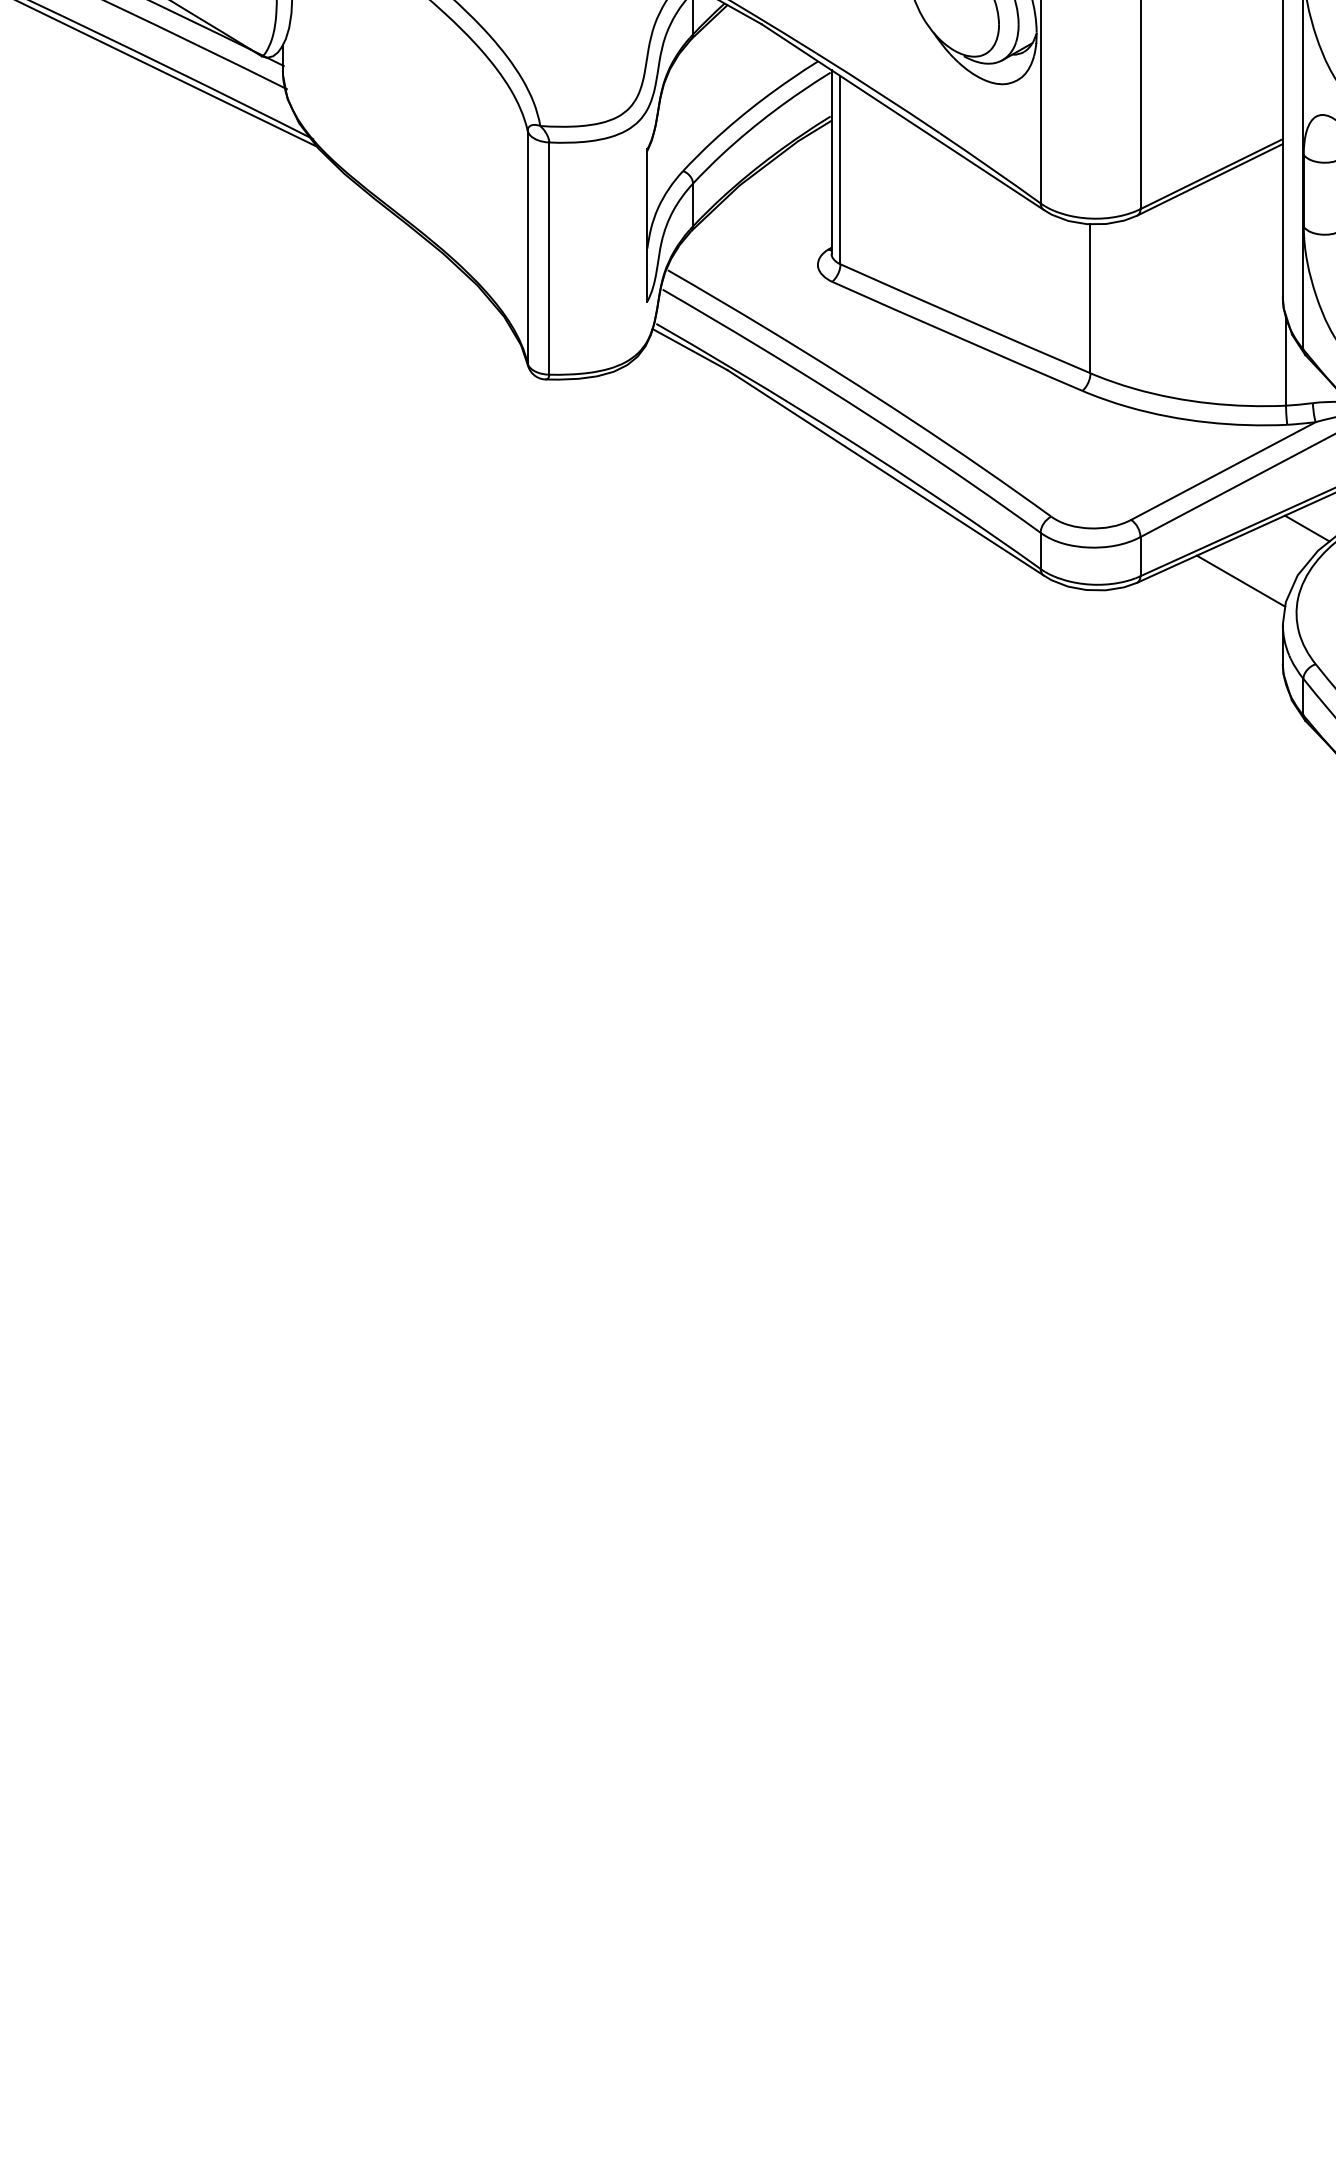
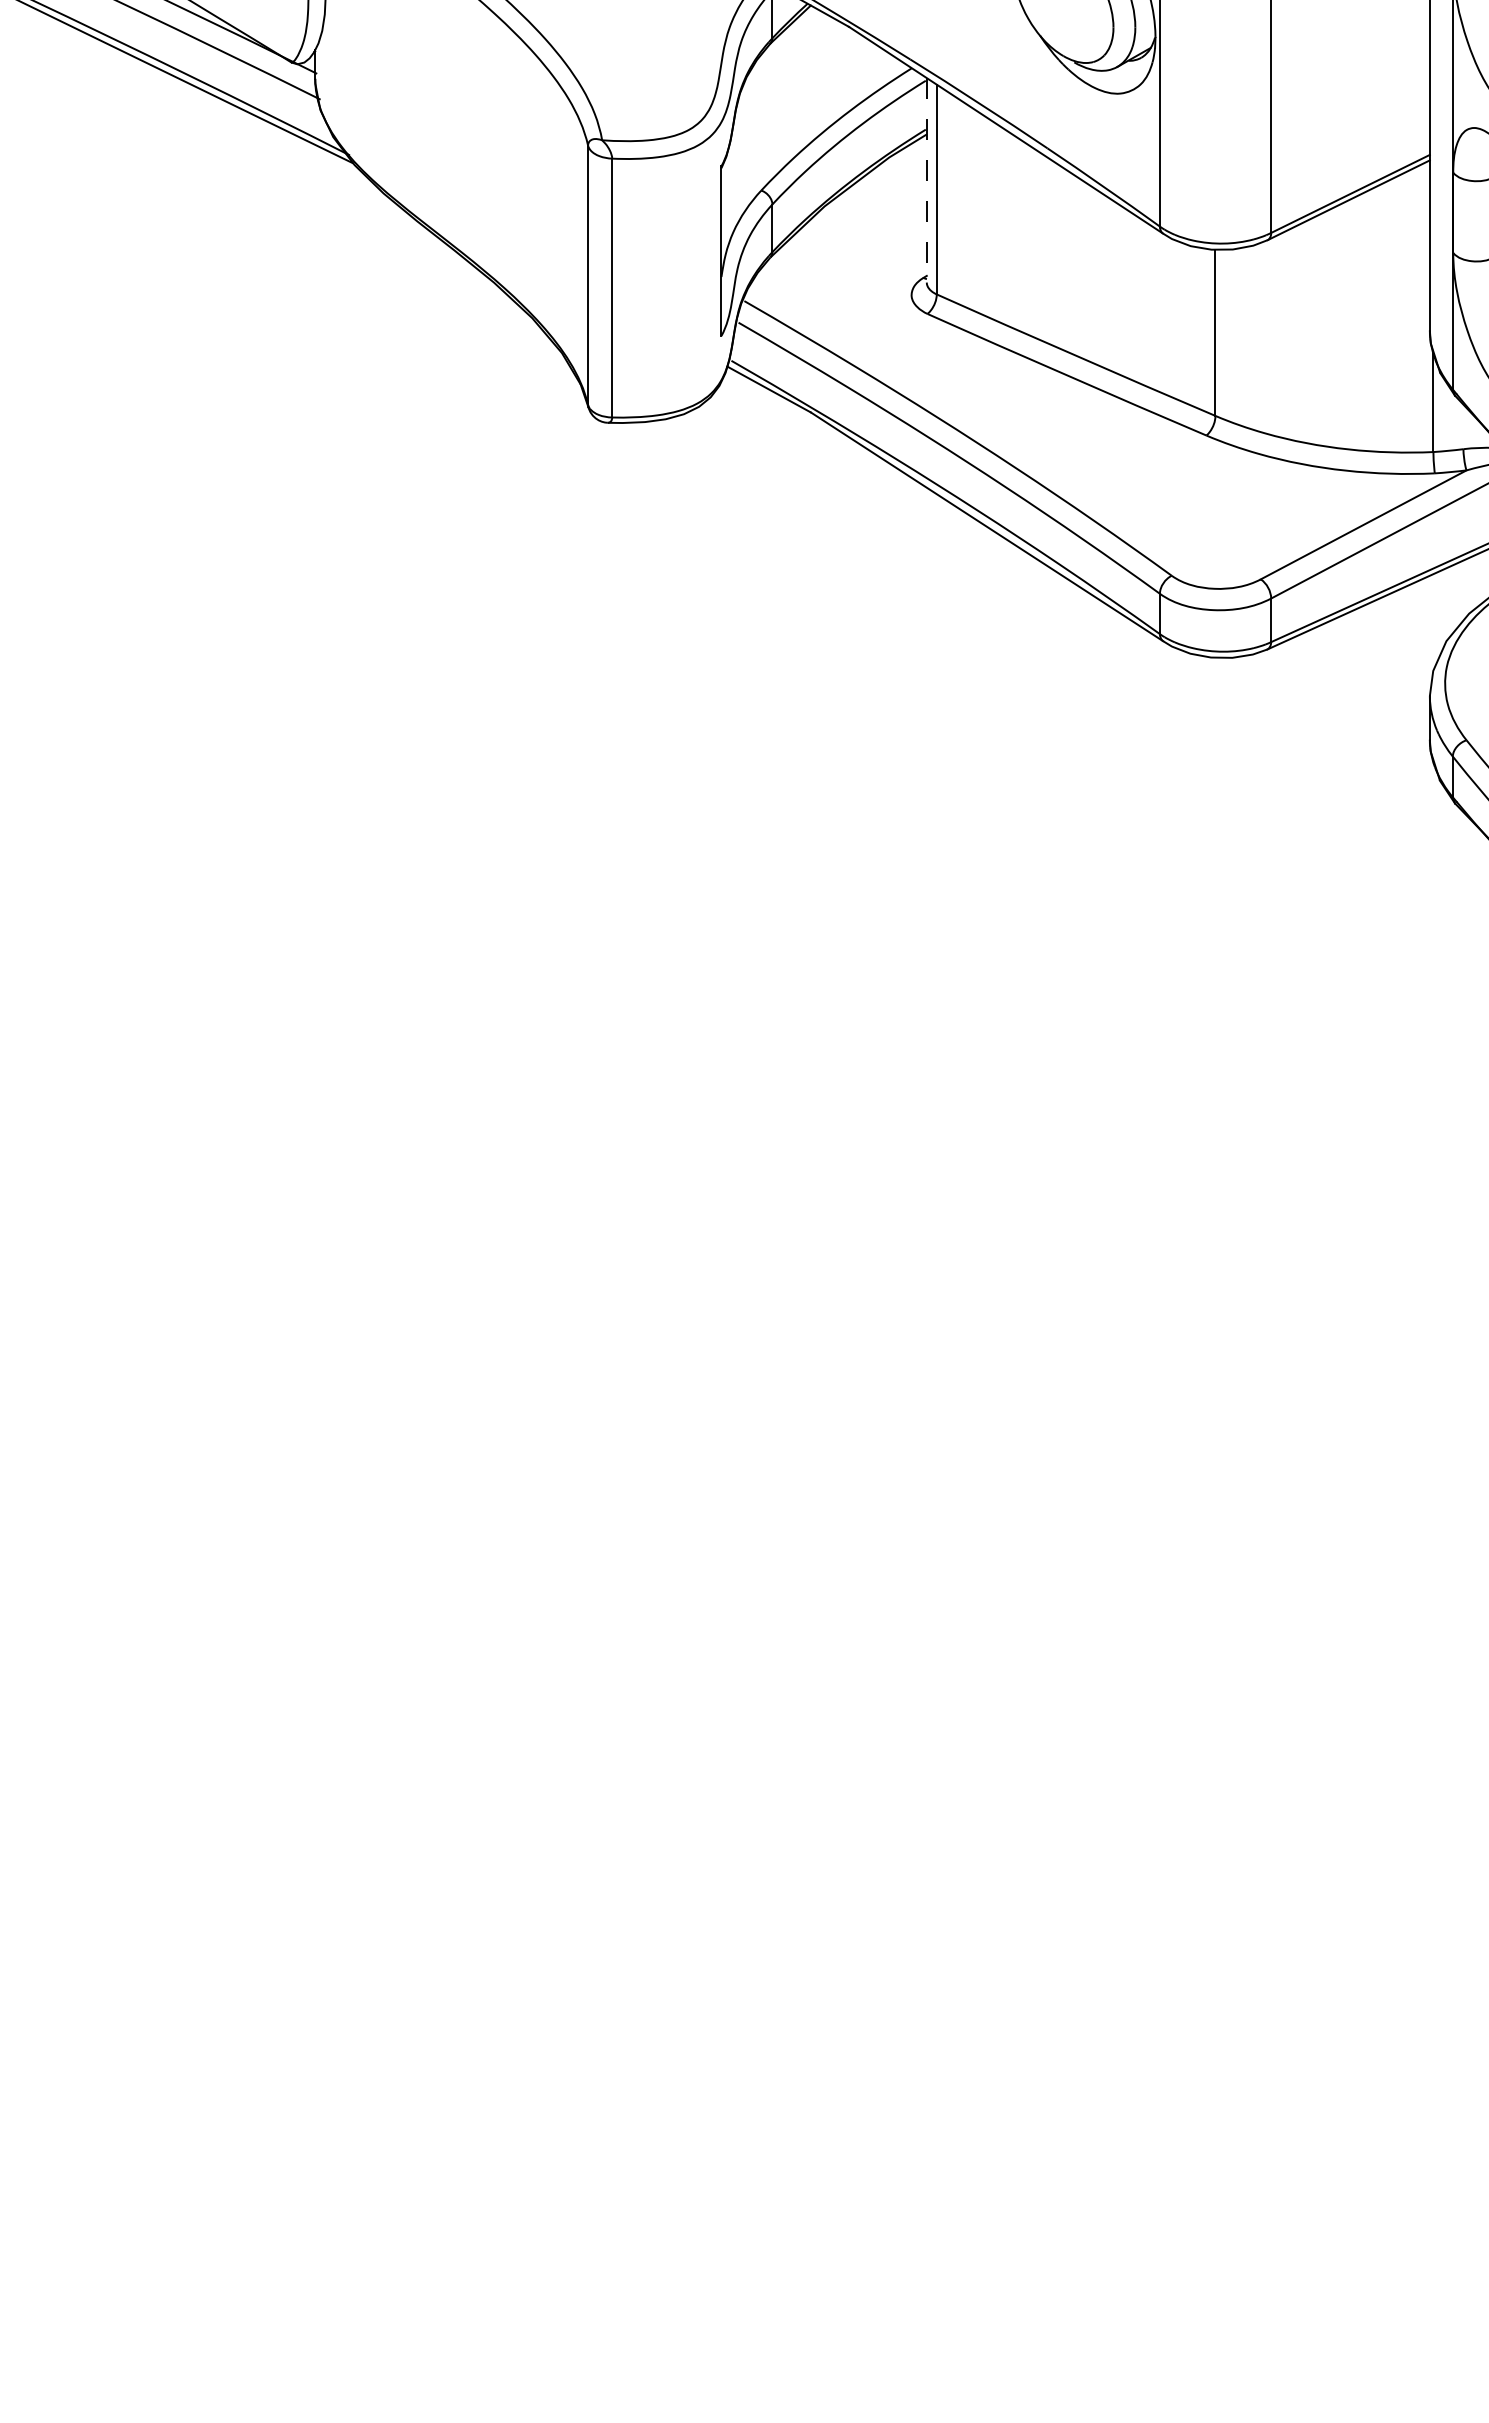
line: (831, 162) -> (926, 180), solid -> dashed
line: (1307, 528) -> (1457, 588), removed
line: (1241, 581) -> (1383, 647), removed

